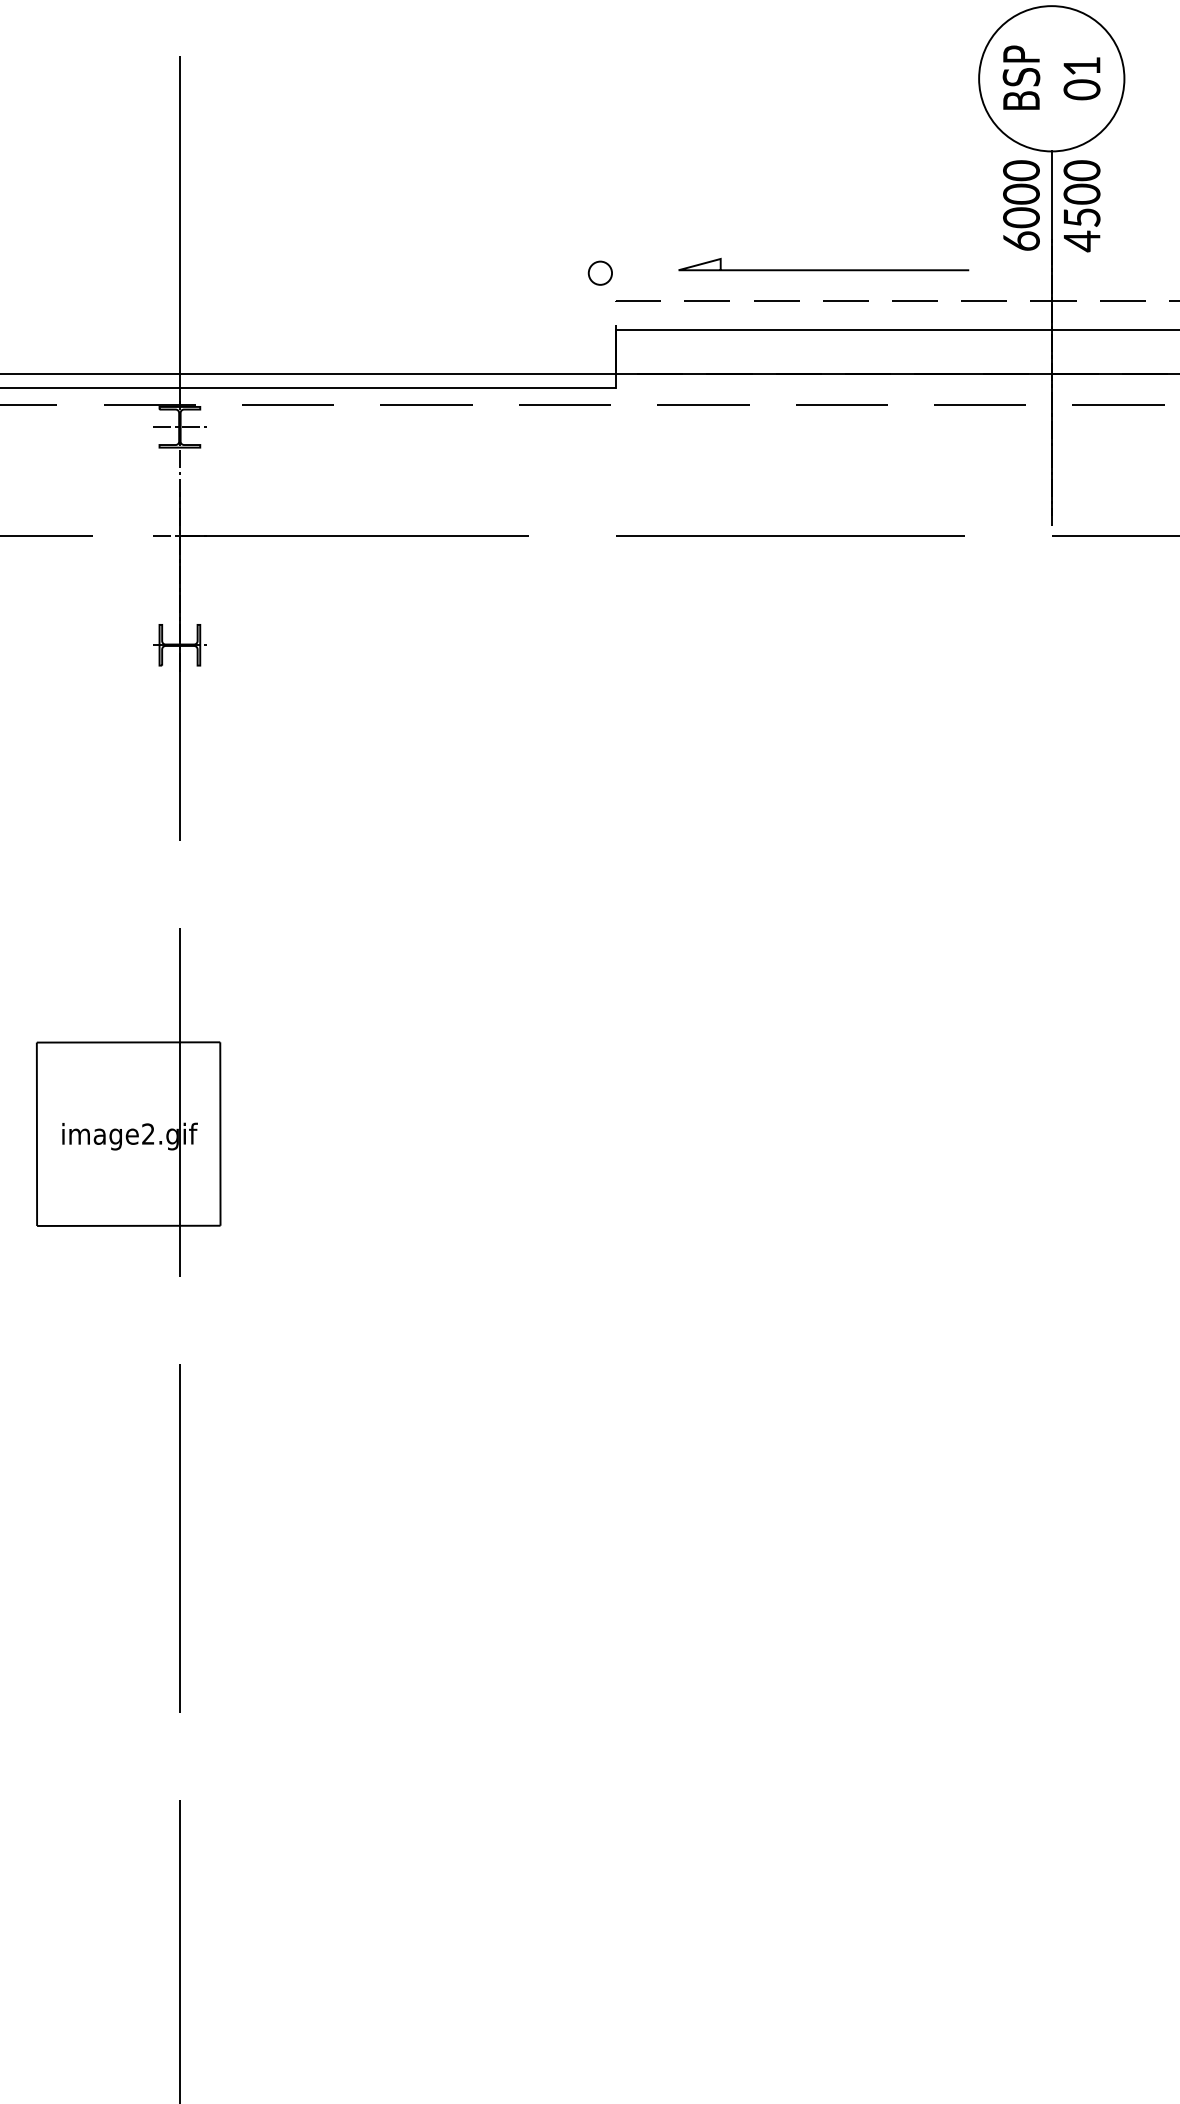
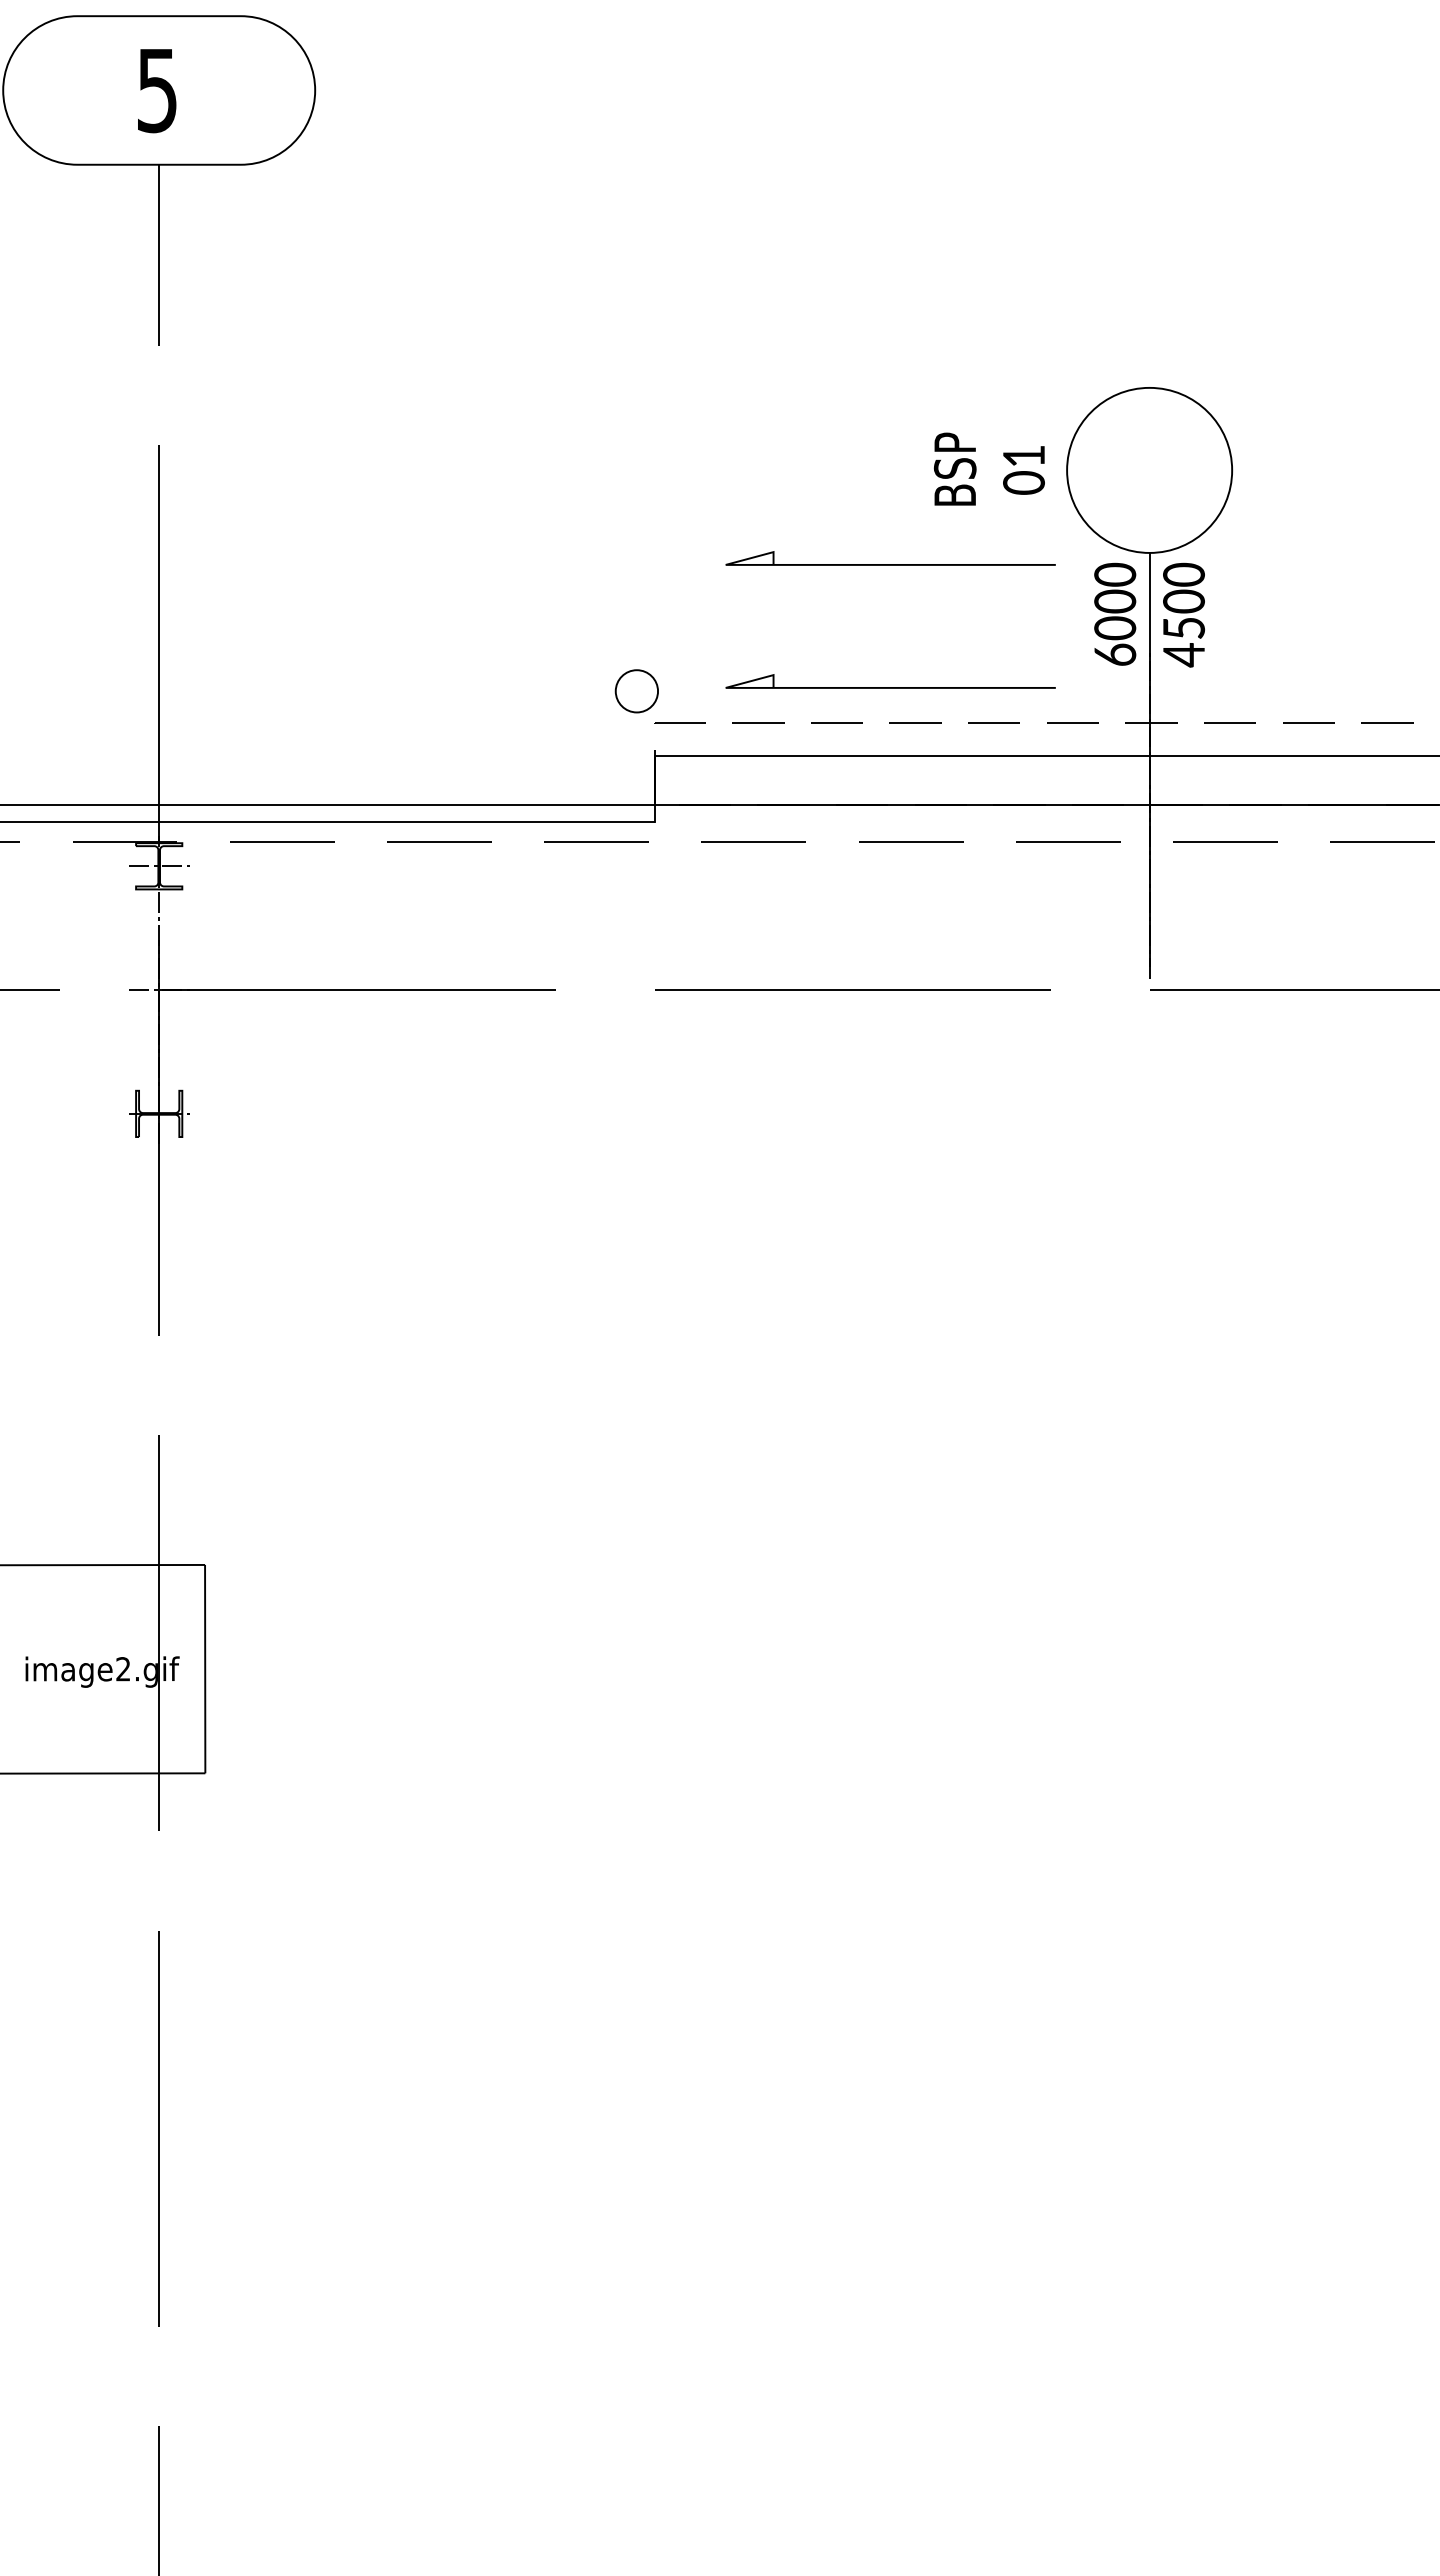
text: (1050, 77) -> (988, 468), moved
line: (823, 161) -> (890, 564), added
circle: (600, 273) -> (636, 691), size x1.6

